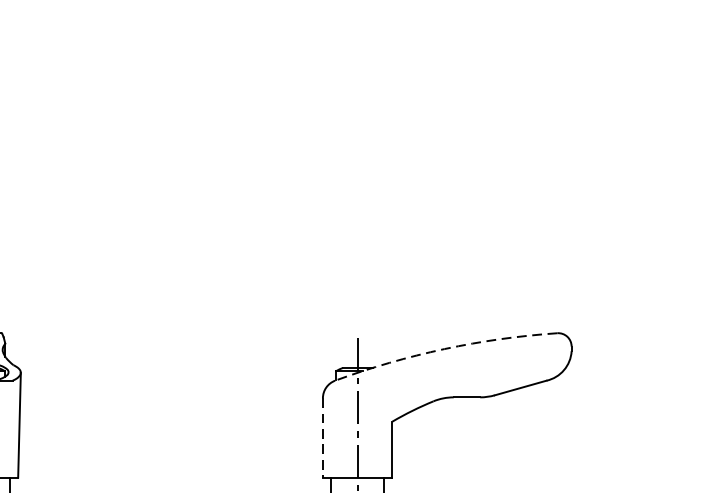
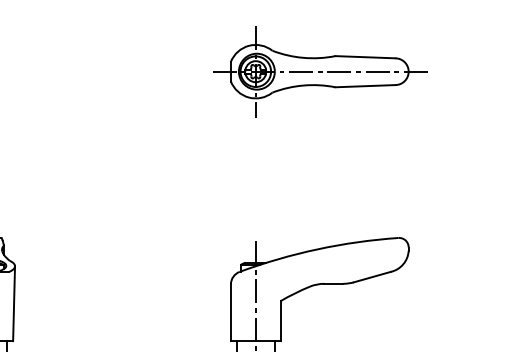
part: (448, 100) -> (320, 71), added
arc: (444, 349) -> (317, 249), dashed -> solid
line: (322, 438) -> (230, 313), dashed -> solid

